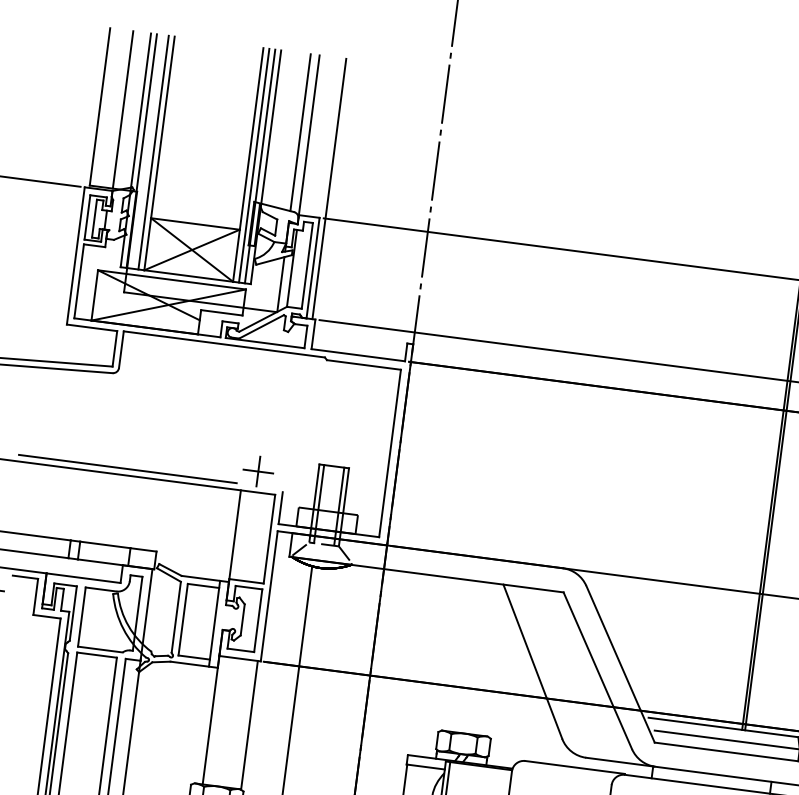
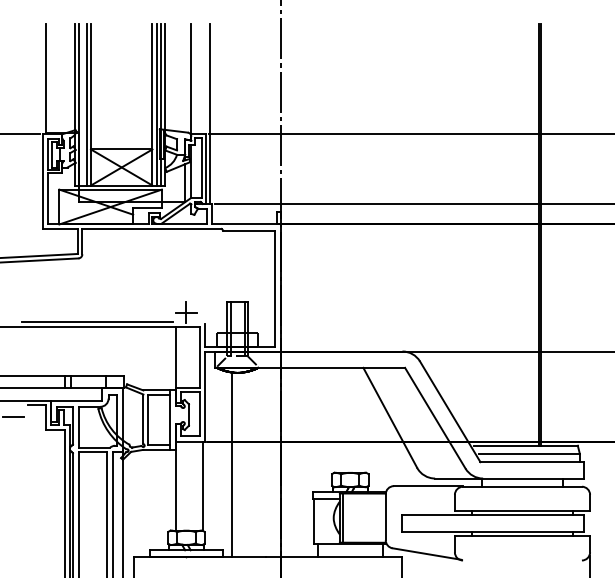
line: (123, 108) -> (62, 77), removed
line: (301, 132) -> (185, 77), removed

